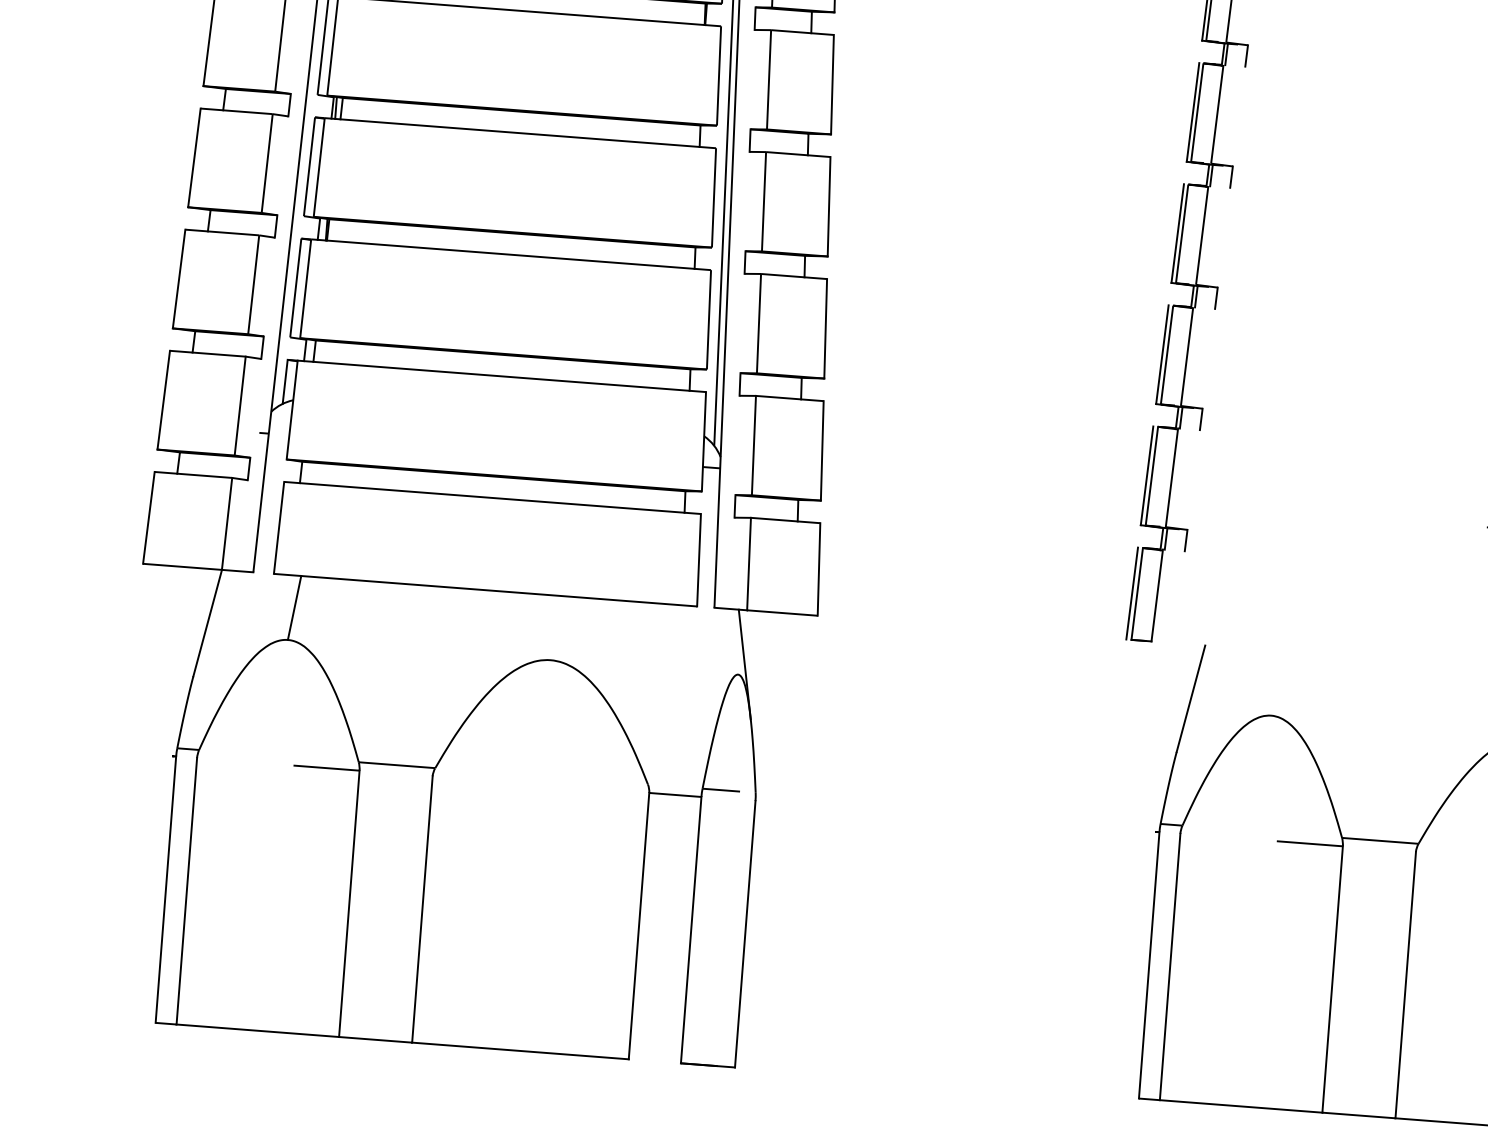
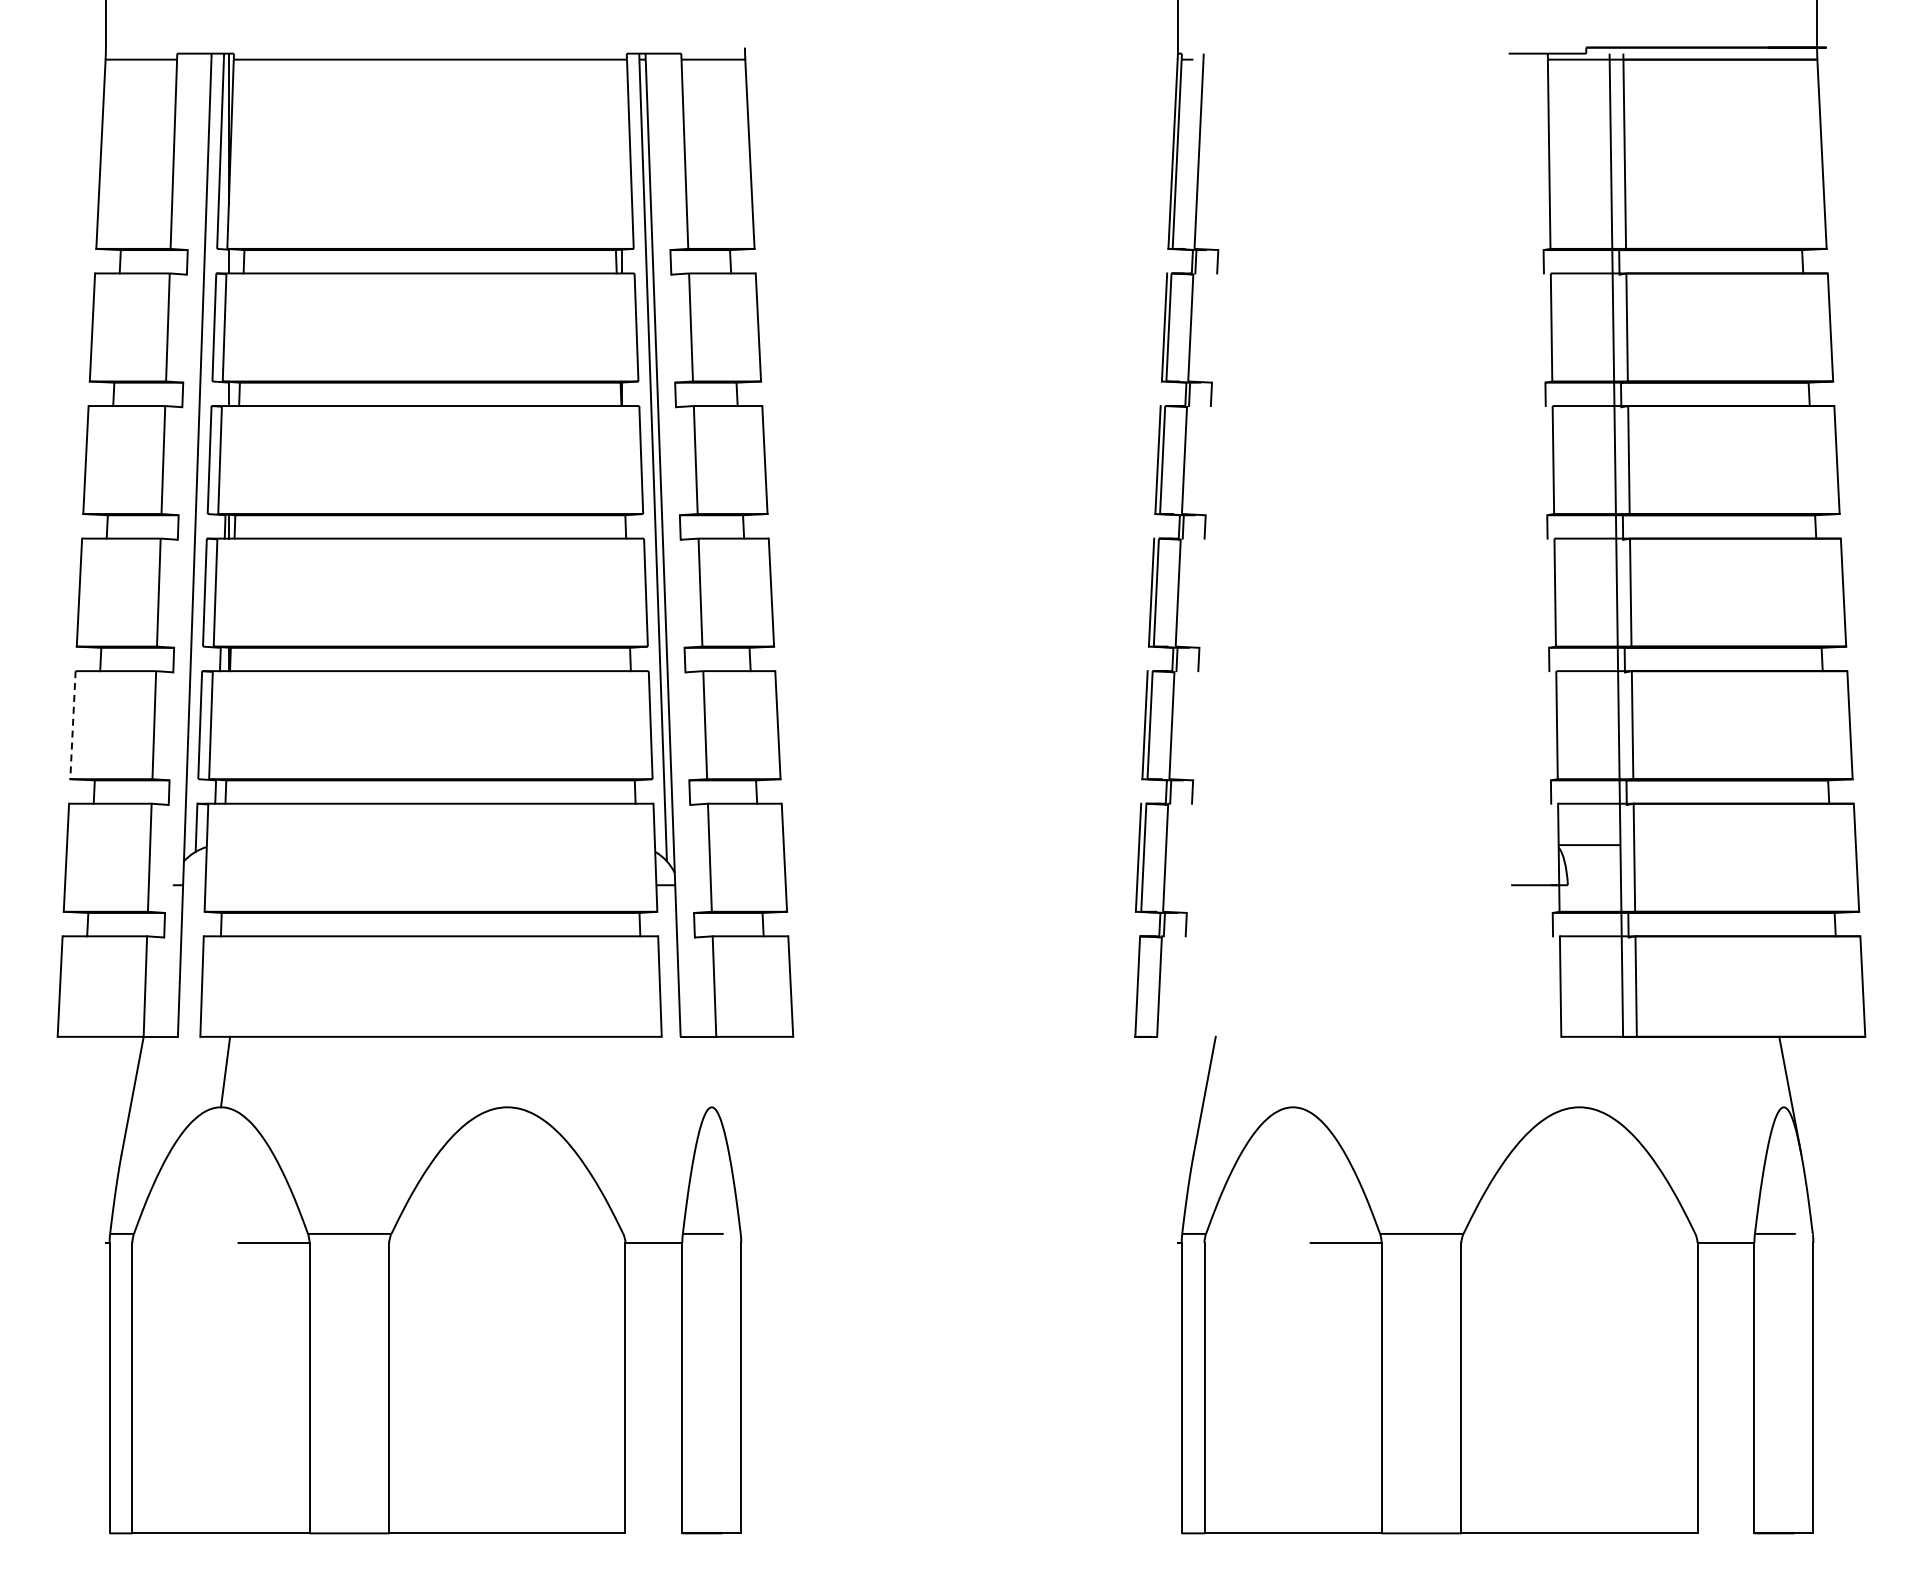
line: (178, 279) -> (72, 725), solid -> dashed
line: (1131, 593) -> (1131, 986), removed
line: (745, 664) -> (718, 1095), removed

